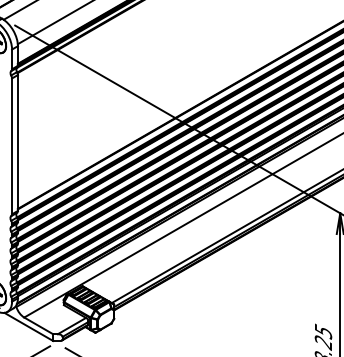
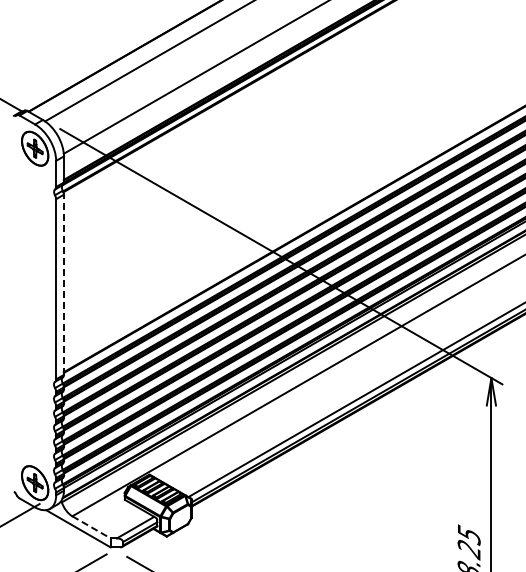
line: (17, 142) -> (63, 284), solid -> dashed
line: (38, 325) -> (91, 527), solid -> dashed

